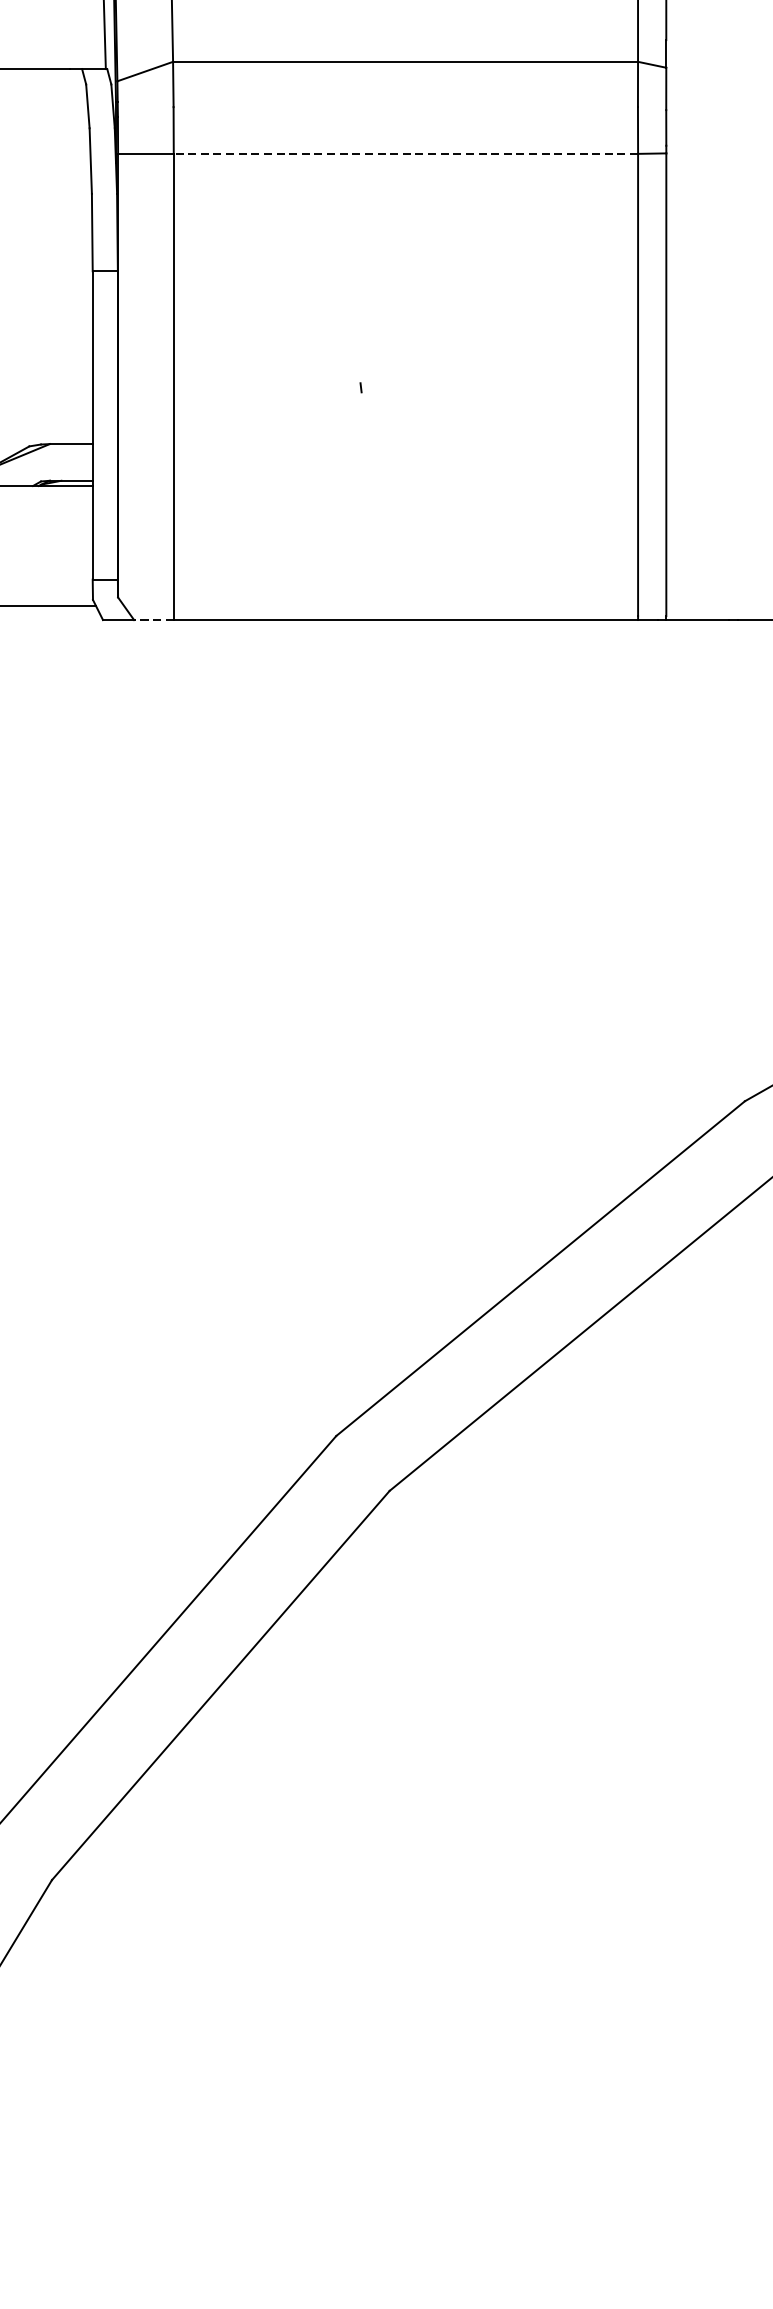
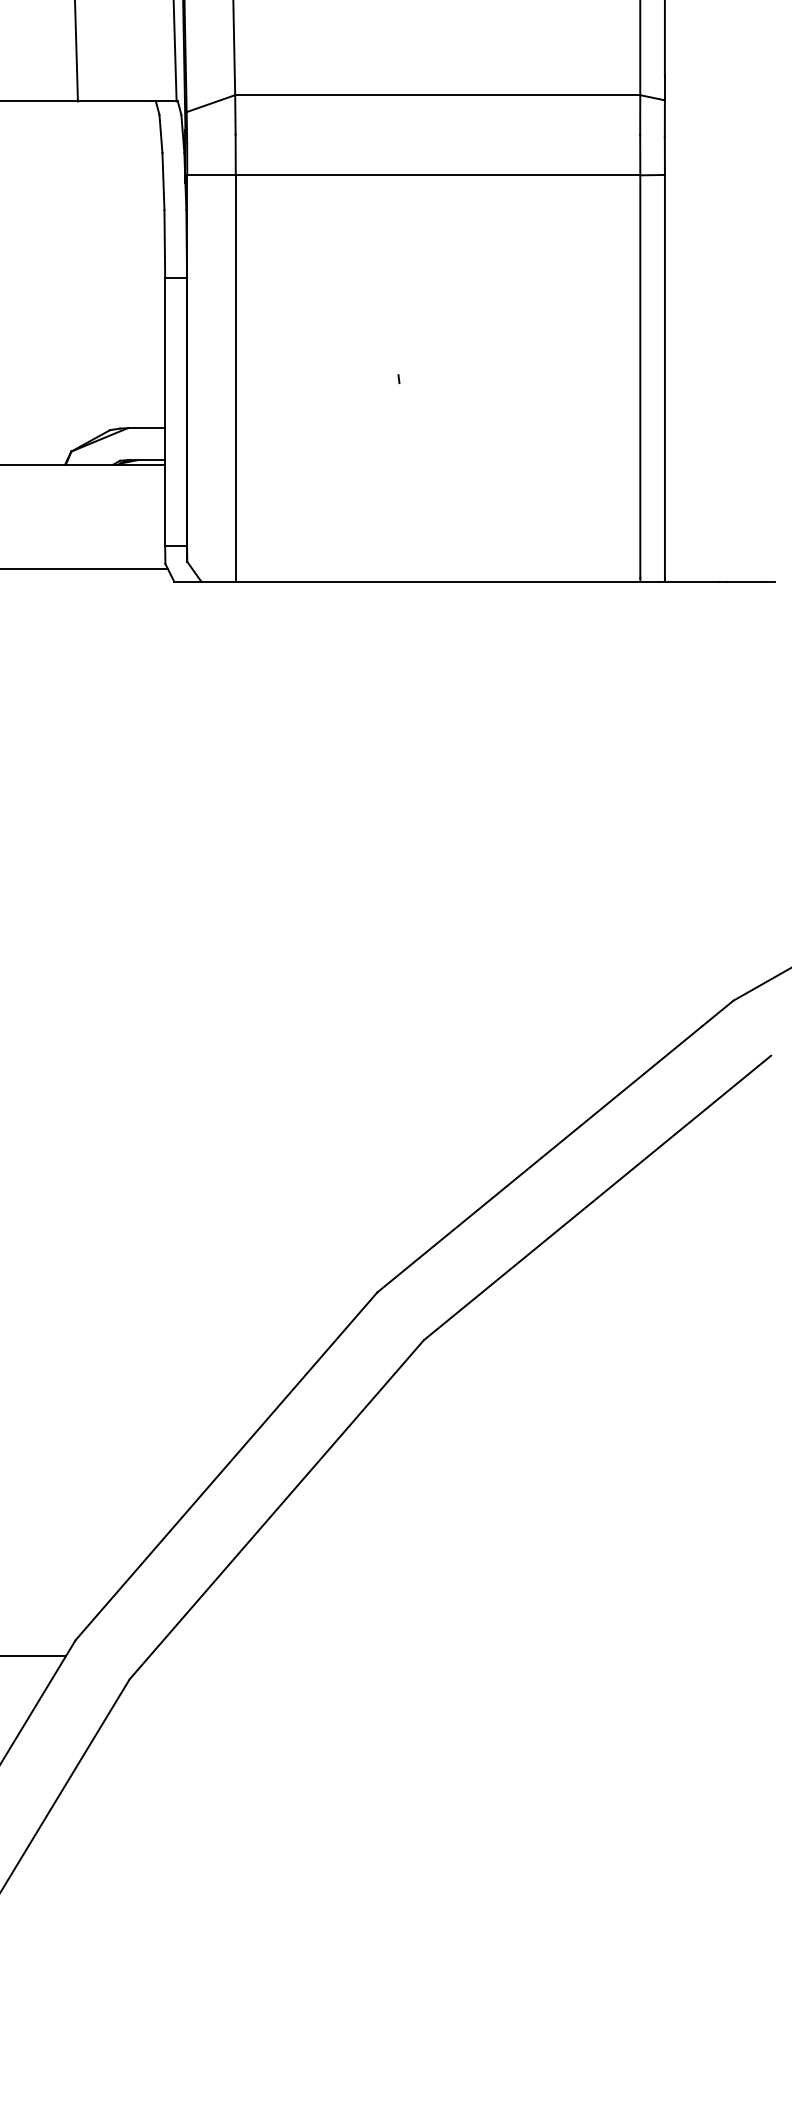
line: (405, 154) -> (437, 175), dashed -> solid
line: (153, 620) -> (218, 581), dashed -> solid

